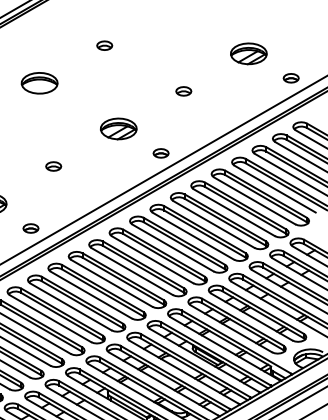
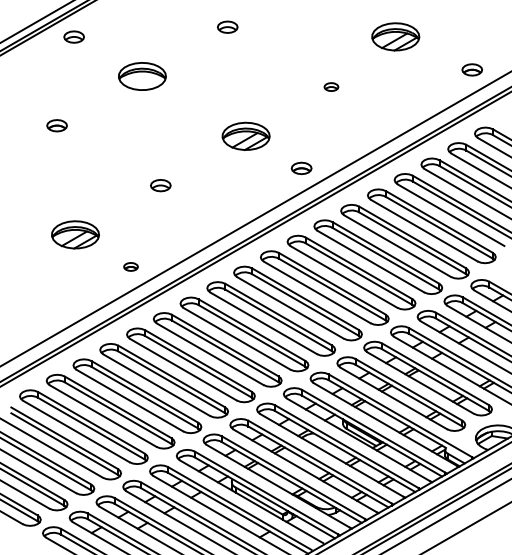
part: (248, 53) -> (395, 36), moved
part: (183, 90) -> (331, 86), size x0.7
part: (30, 228) -> (130, 266), size x0.7

